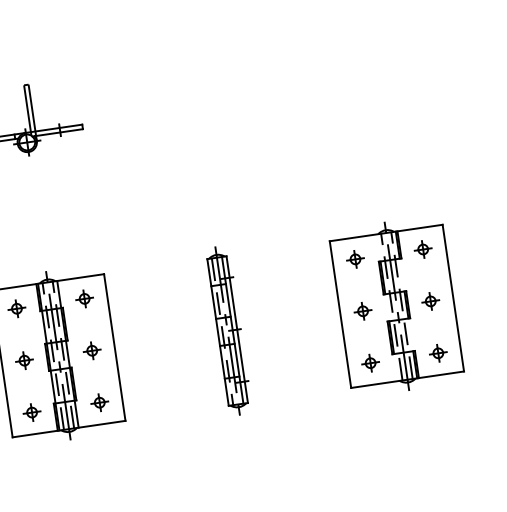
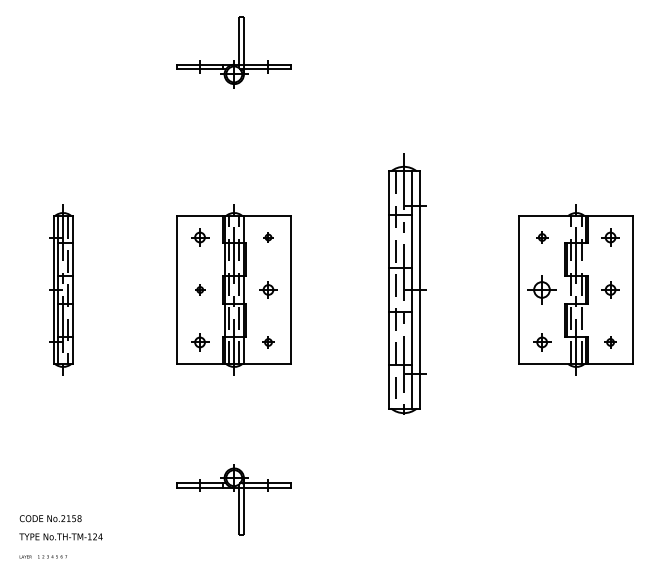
part: (355, 259) -> (542, 237), size x0.7
part: (84, 298) -> (268, 237), size x0.6
part: (363, 310) -> (542, 289), size x1.6
part: (229, 330) -> (407, 289), size x1.6
part: (438, 353) -> (610, 342), size x0.7
part: (24, 360) -> (200, 289), size x0.6
part: (99, 402) -> (268, 342), size x0.7

